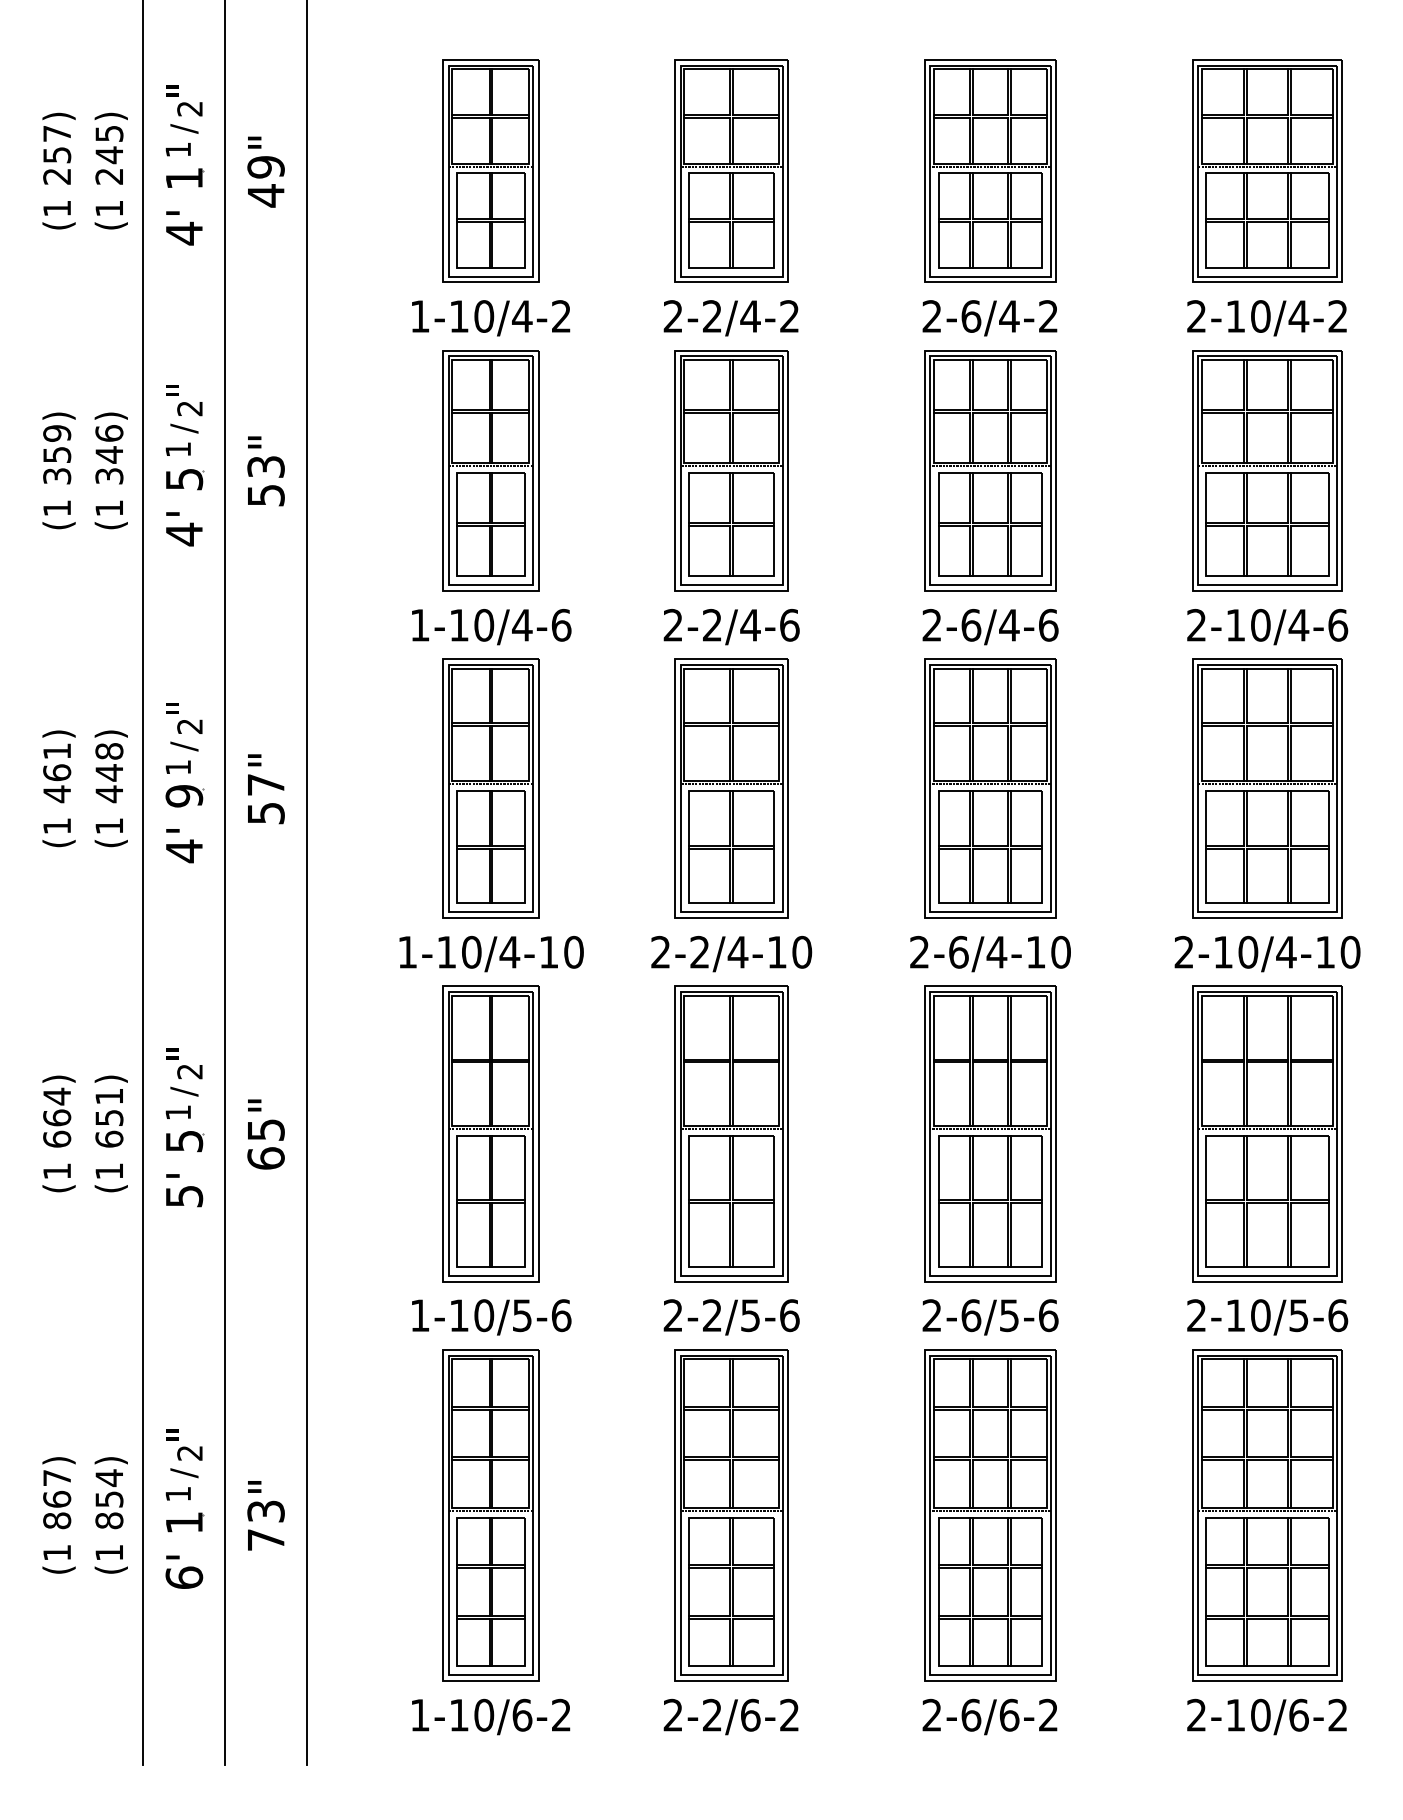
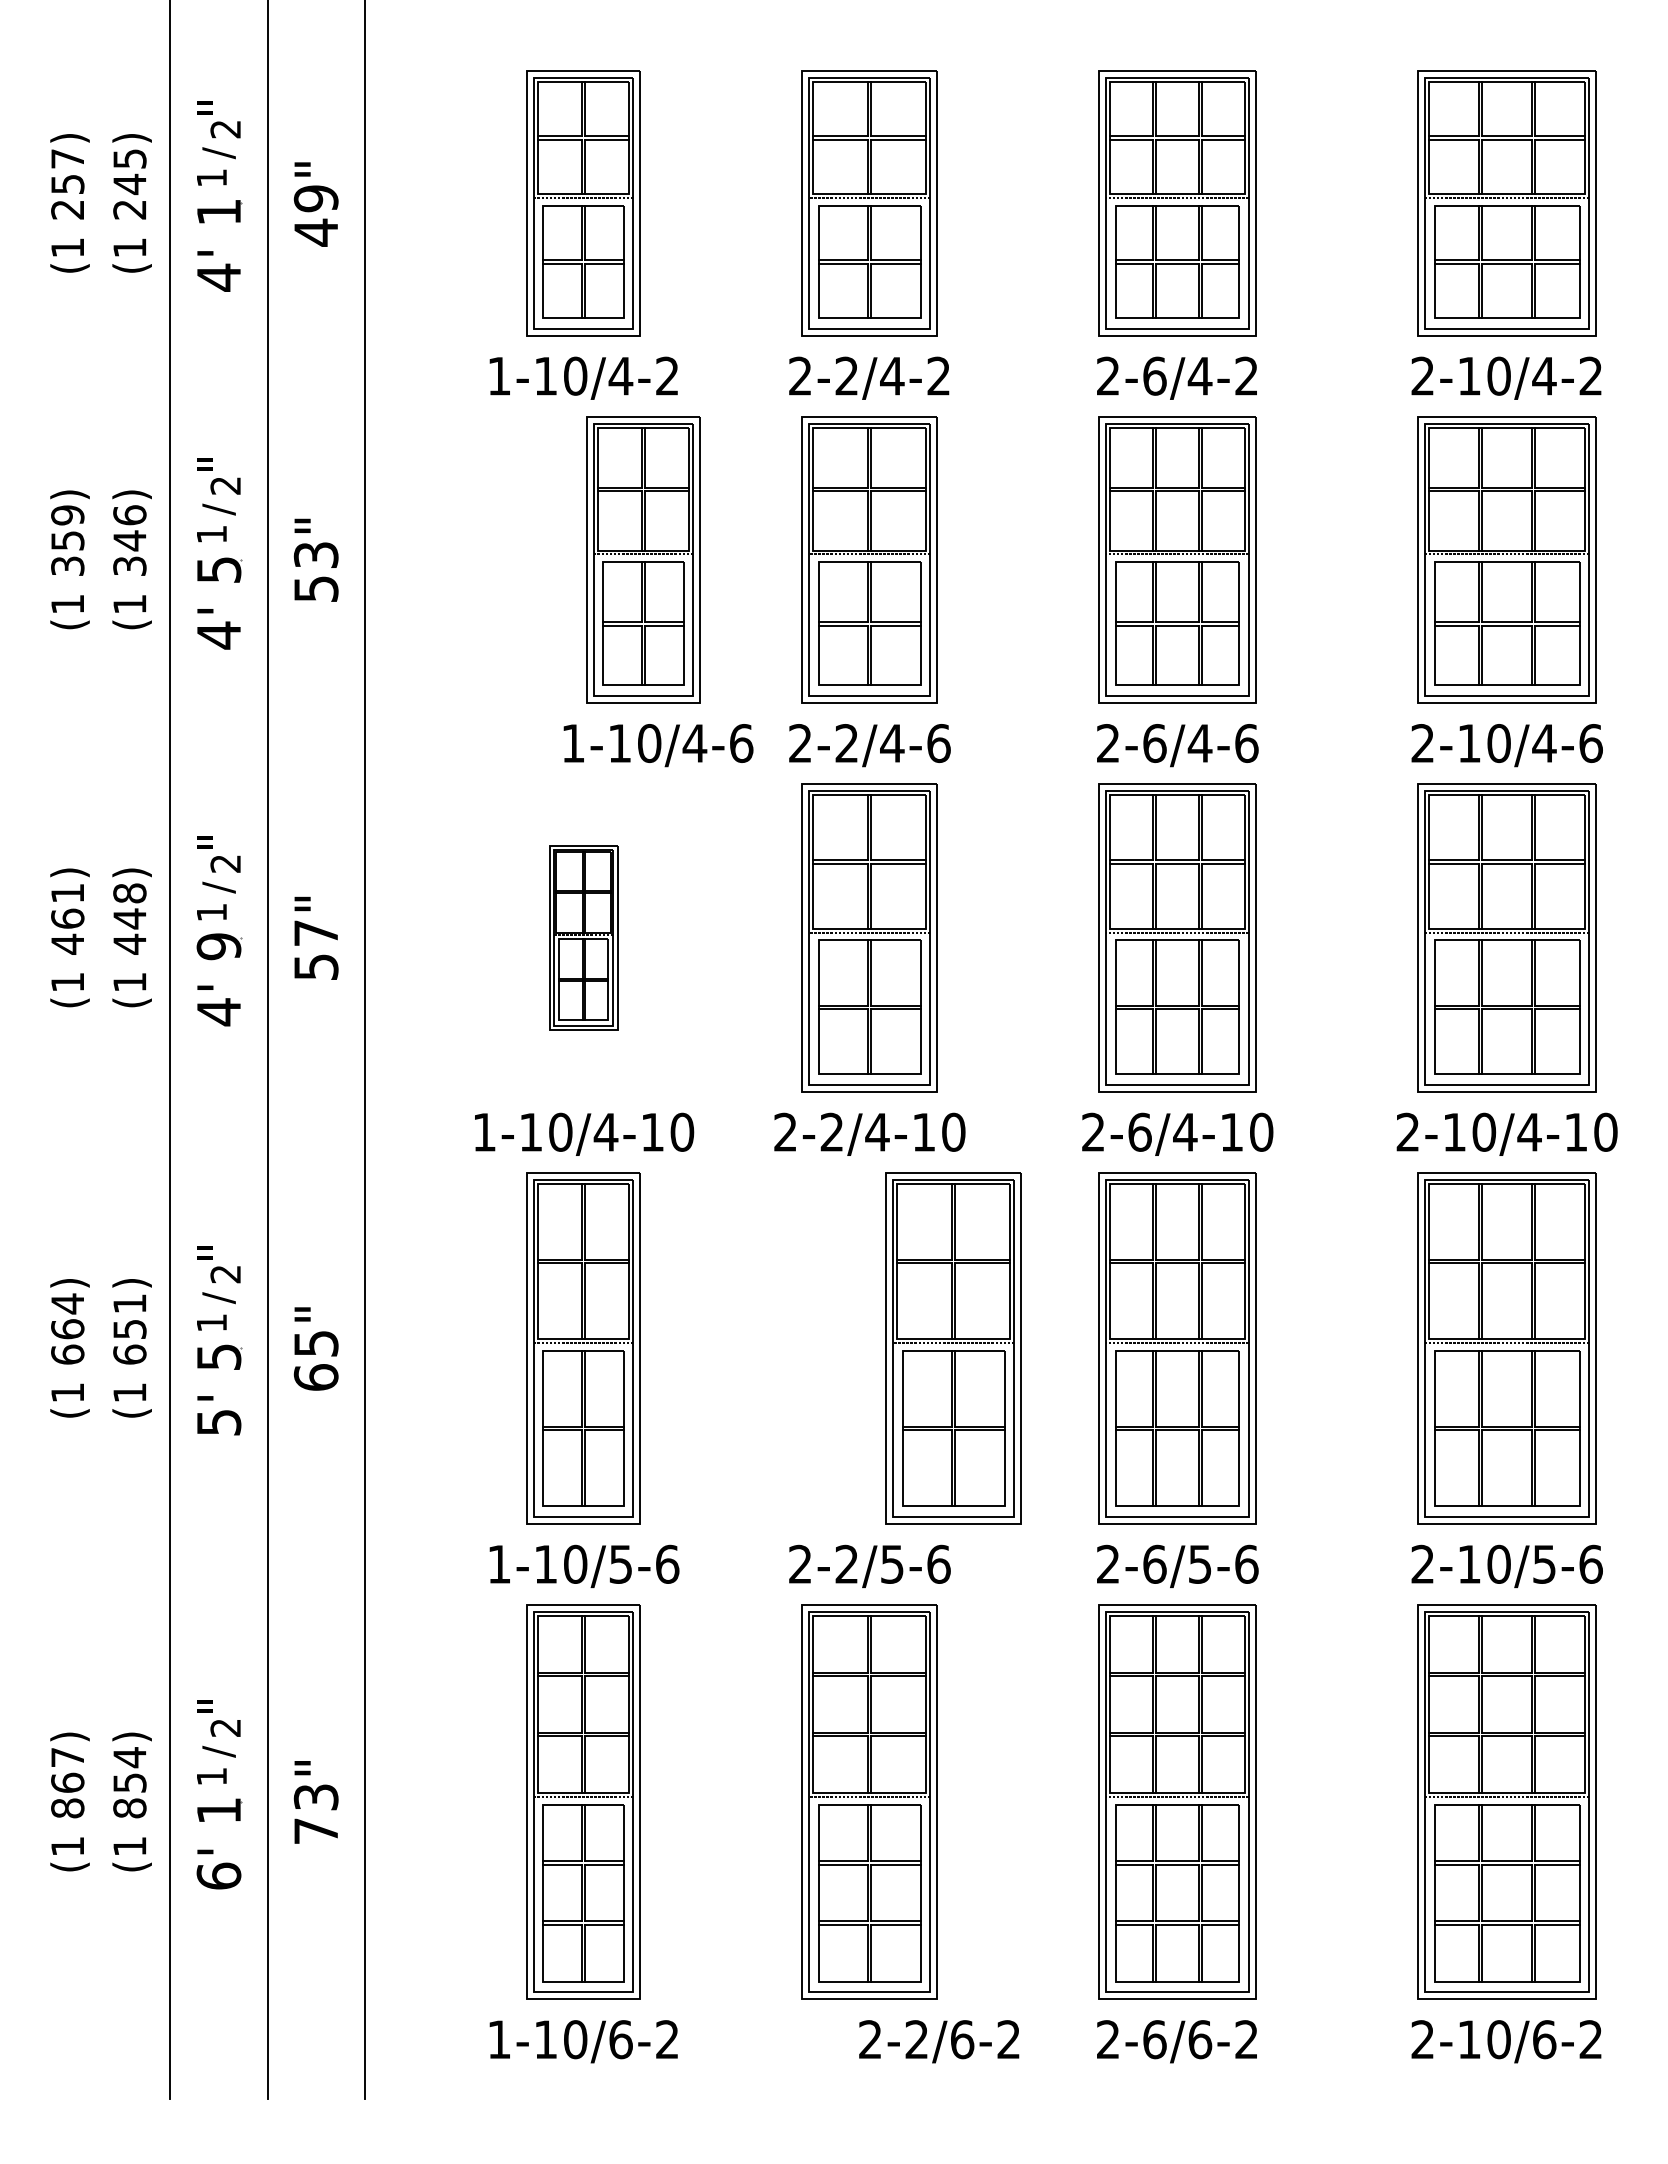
part: (490, 470) -> (643, 559), moved
text: (491, 627) -> (658, 745), moved
part: (490, 788) -> (583, 937), size x0.6
part: (731, 1134) -> (953, 1348), moved
text: (731, 1716) -> (939, 2041), moved

